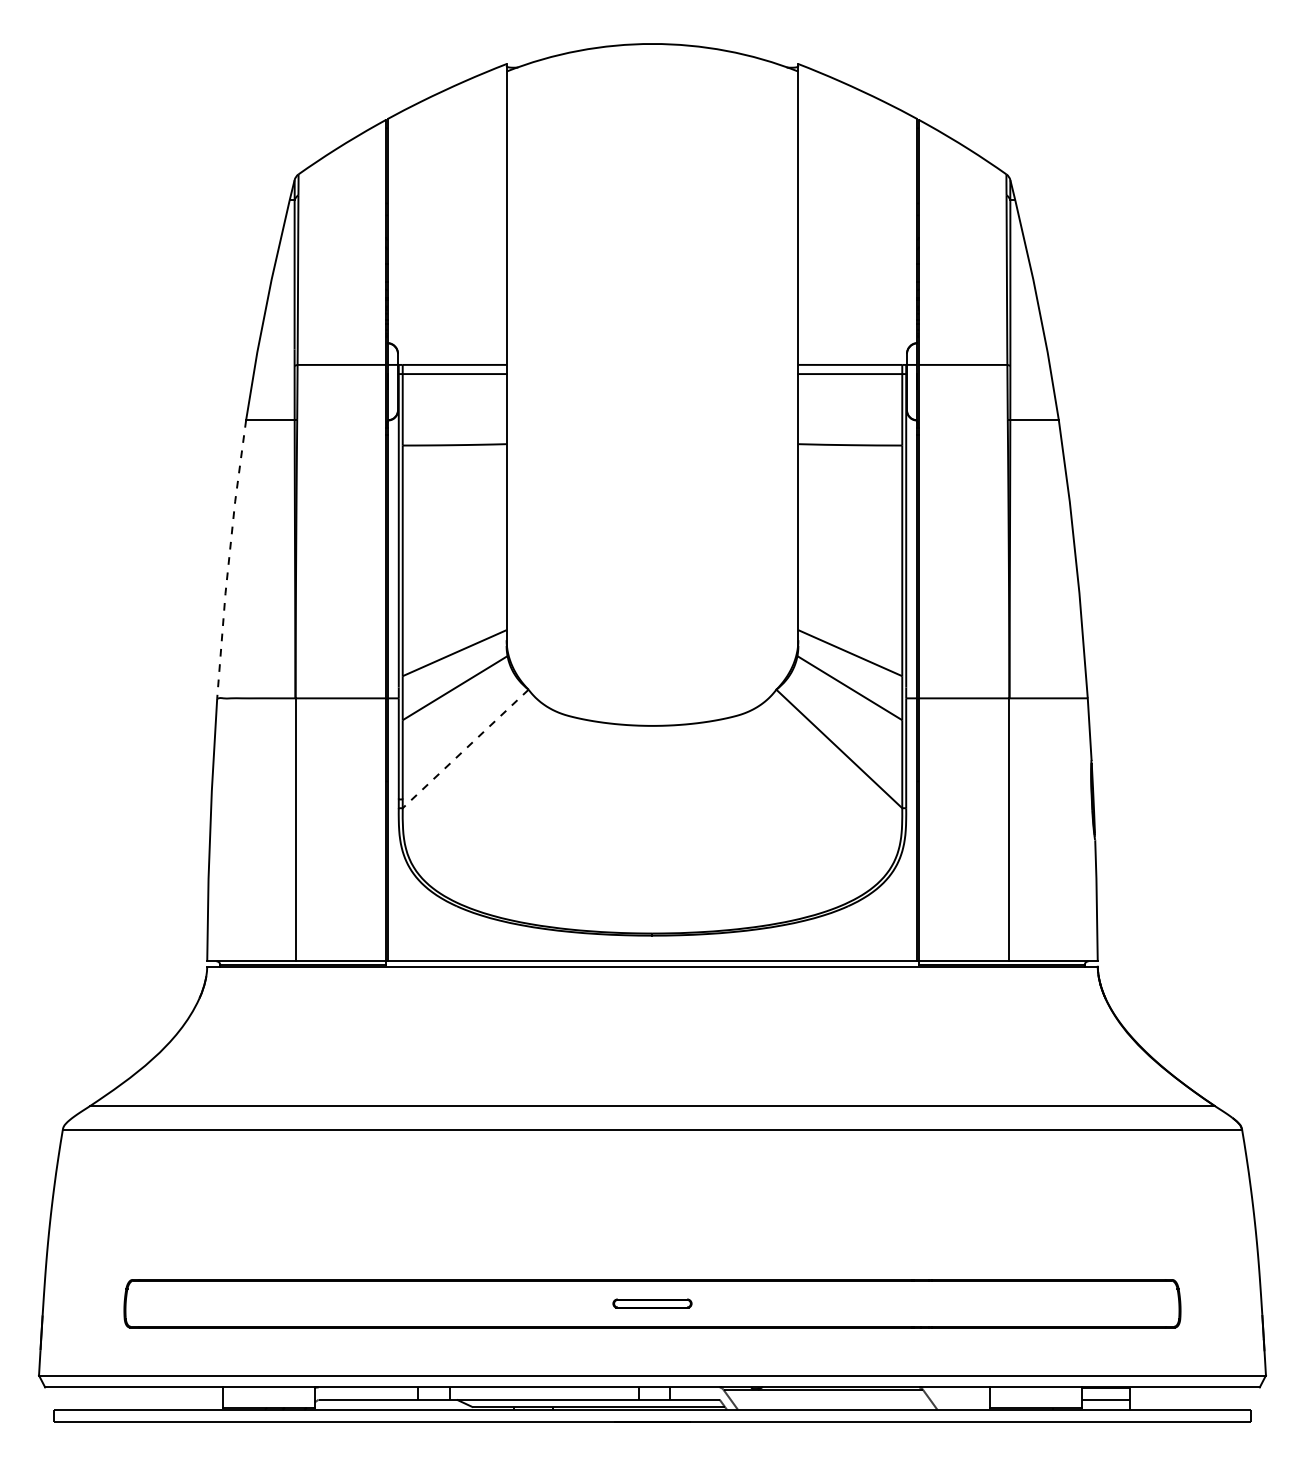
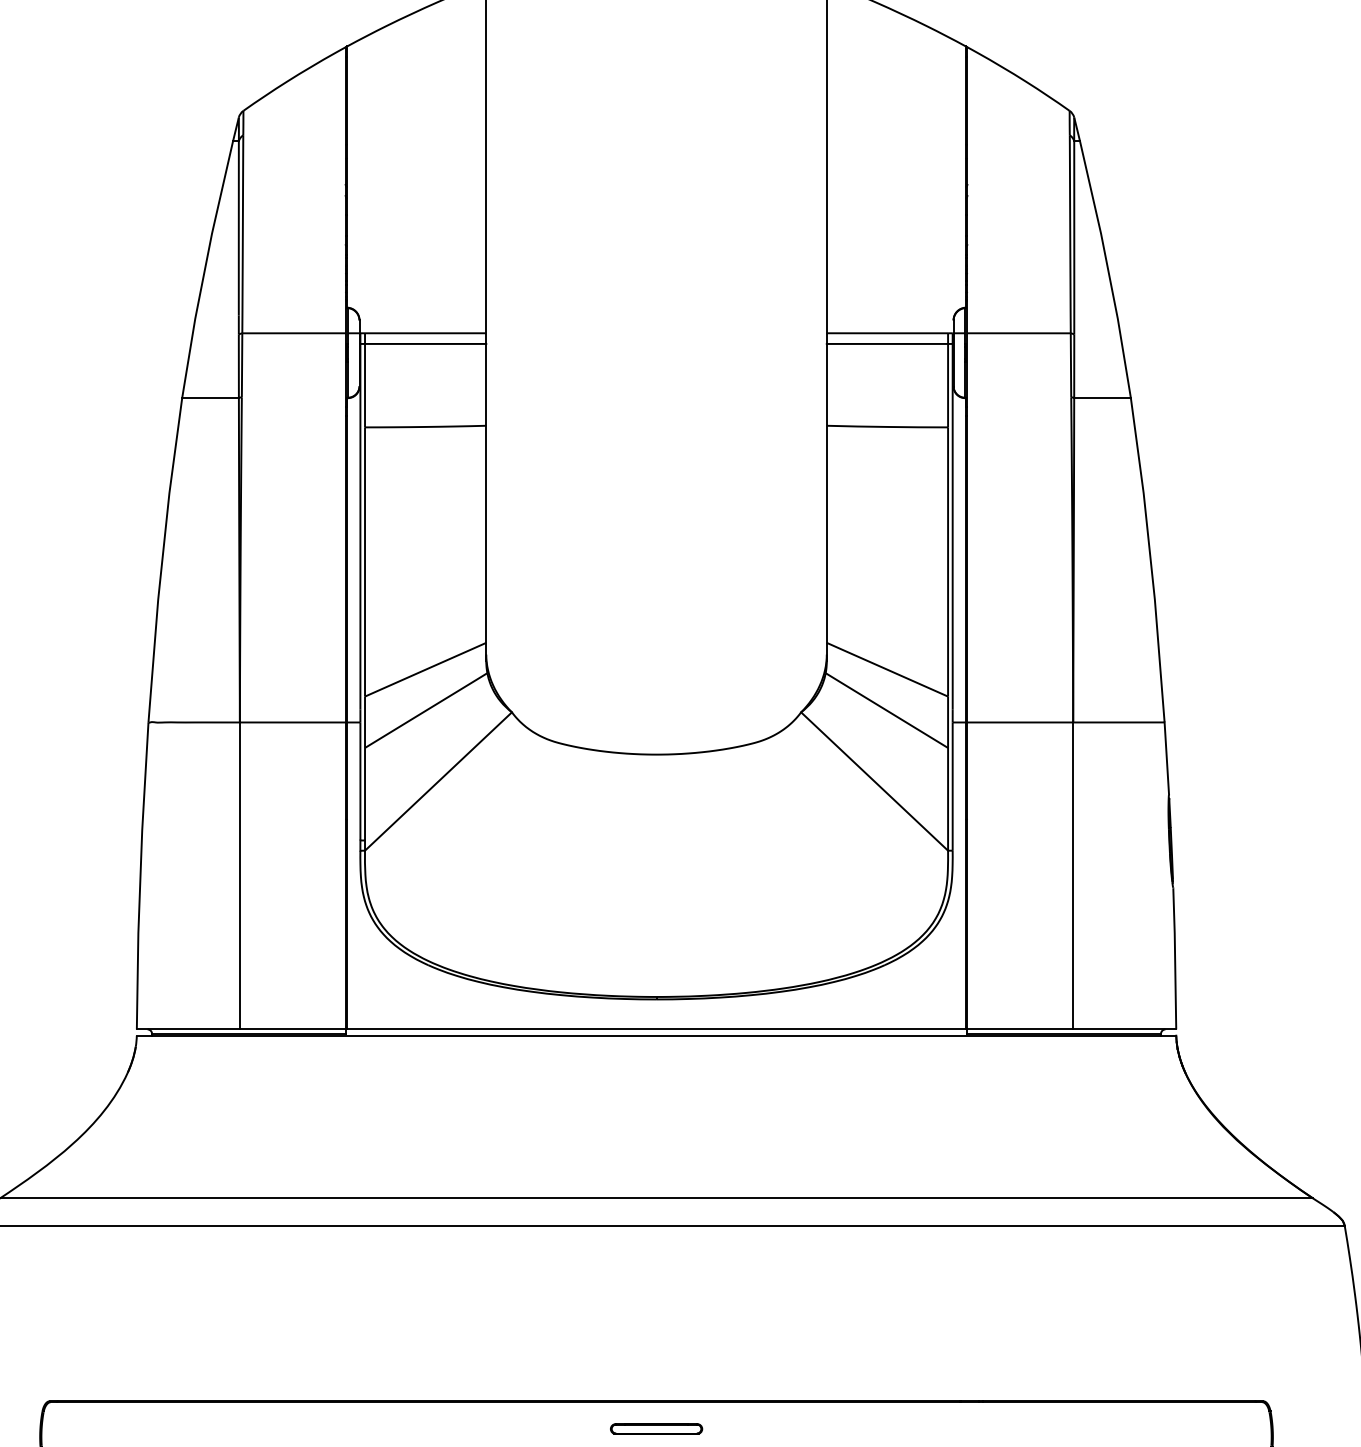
line: (229, 559) -> (162, 560), dashed -> solid
line: (465, 749) -> (438, 782), dashed -> solid

